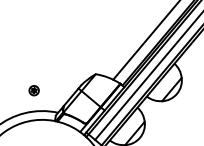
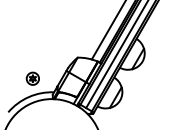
part: (33, 90) -> (32, 78), size x1.67

